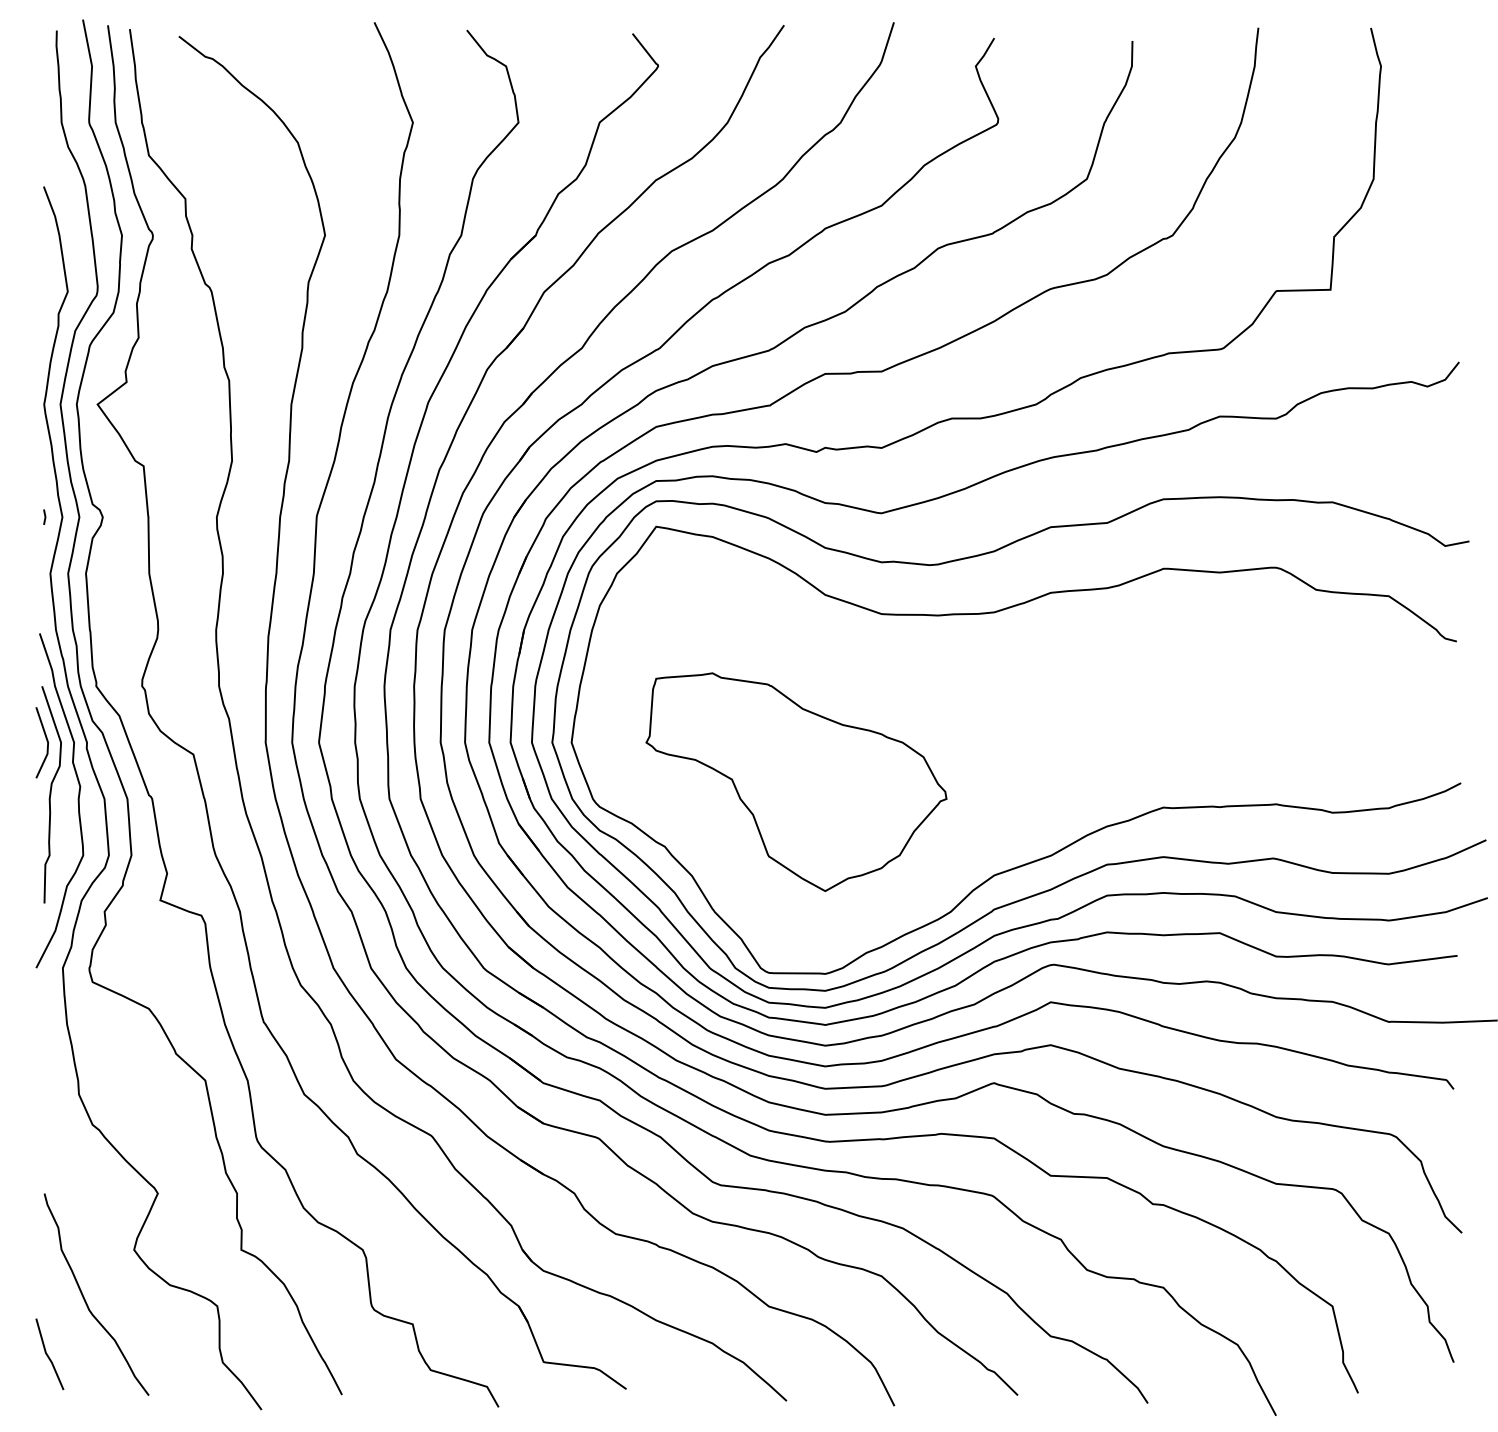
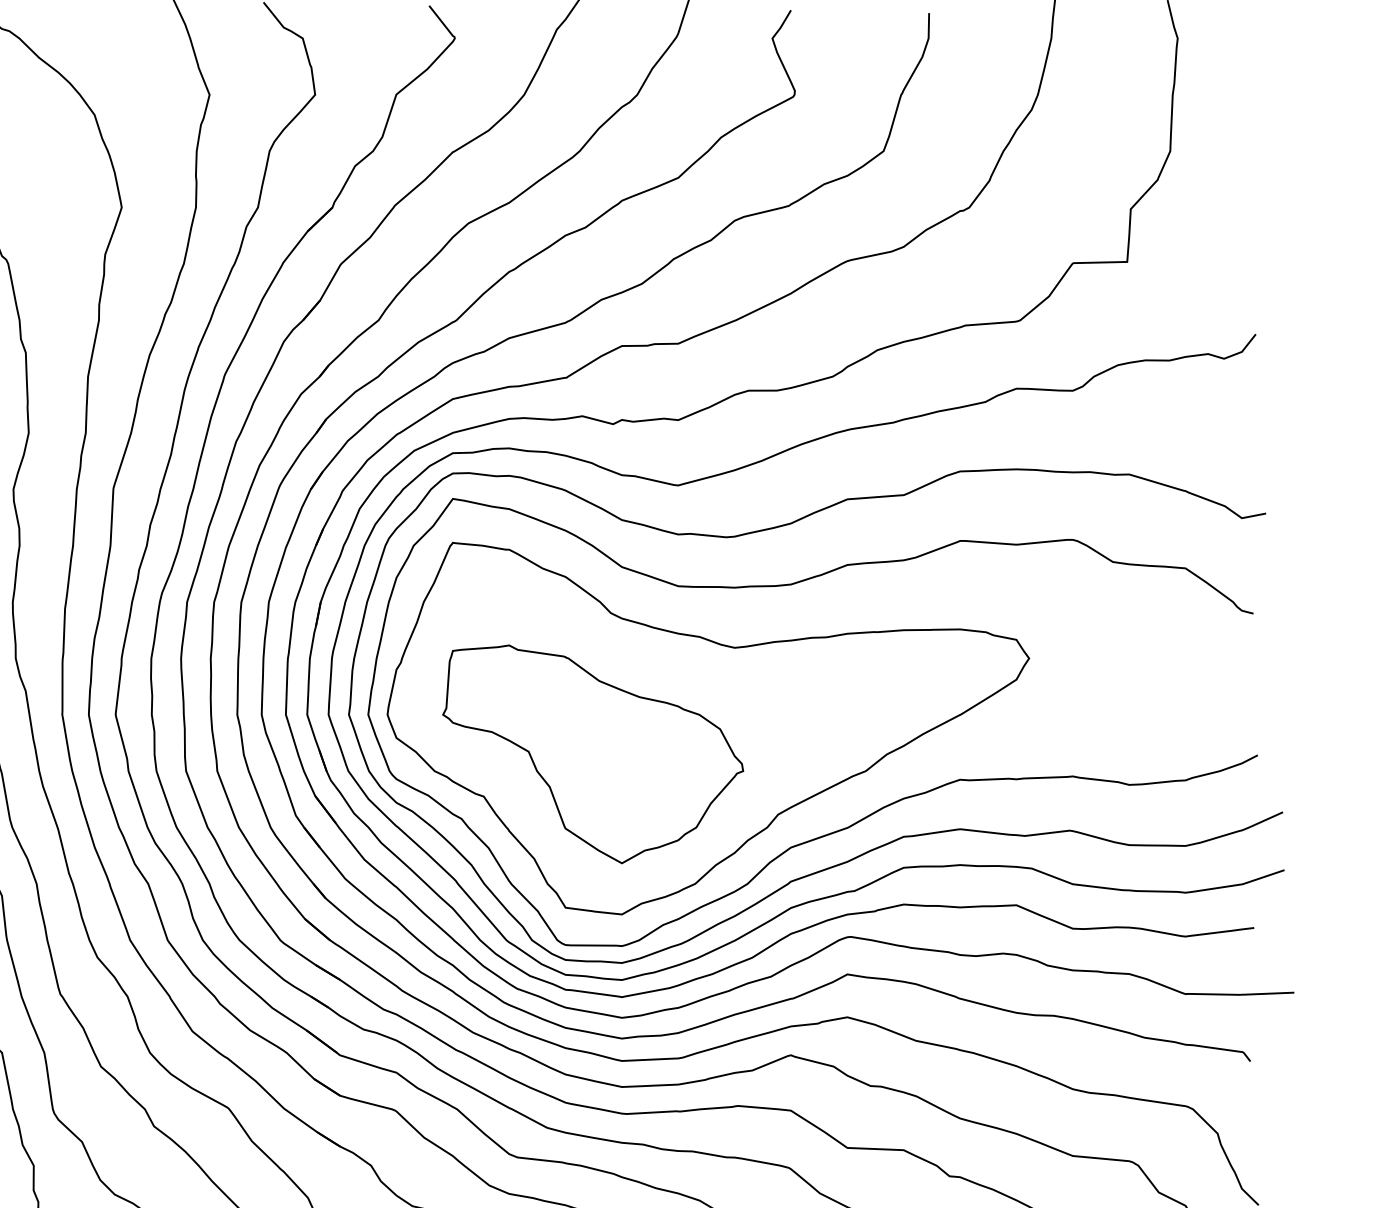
part: (911, 756) -> (708, 728), added

